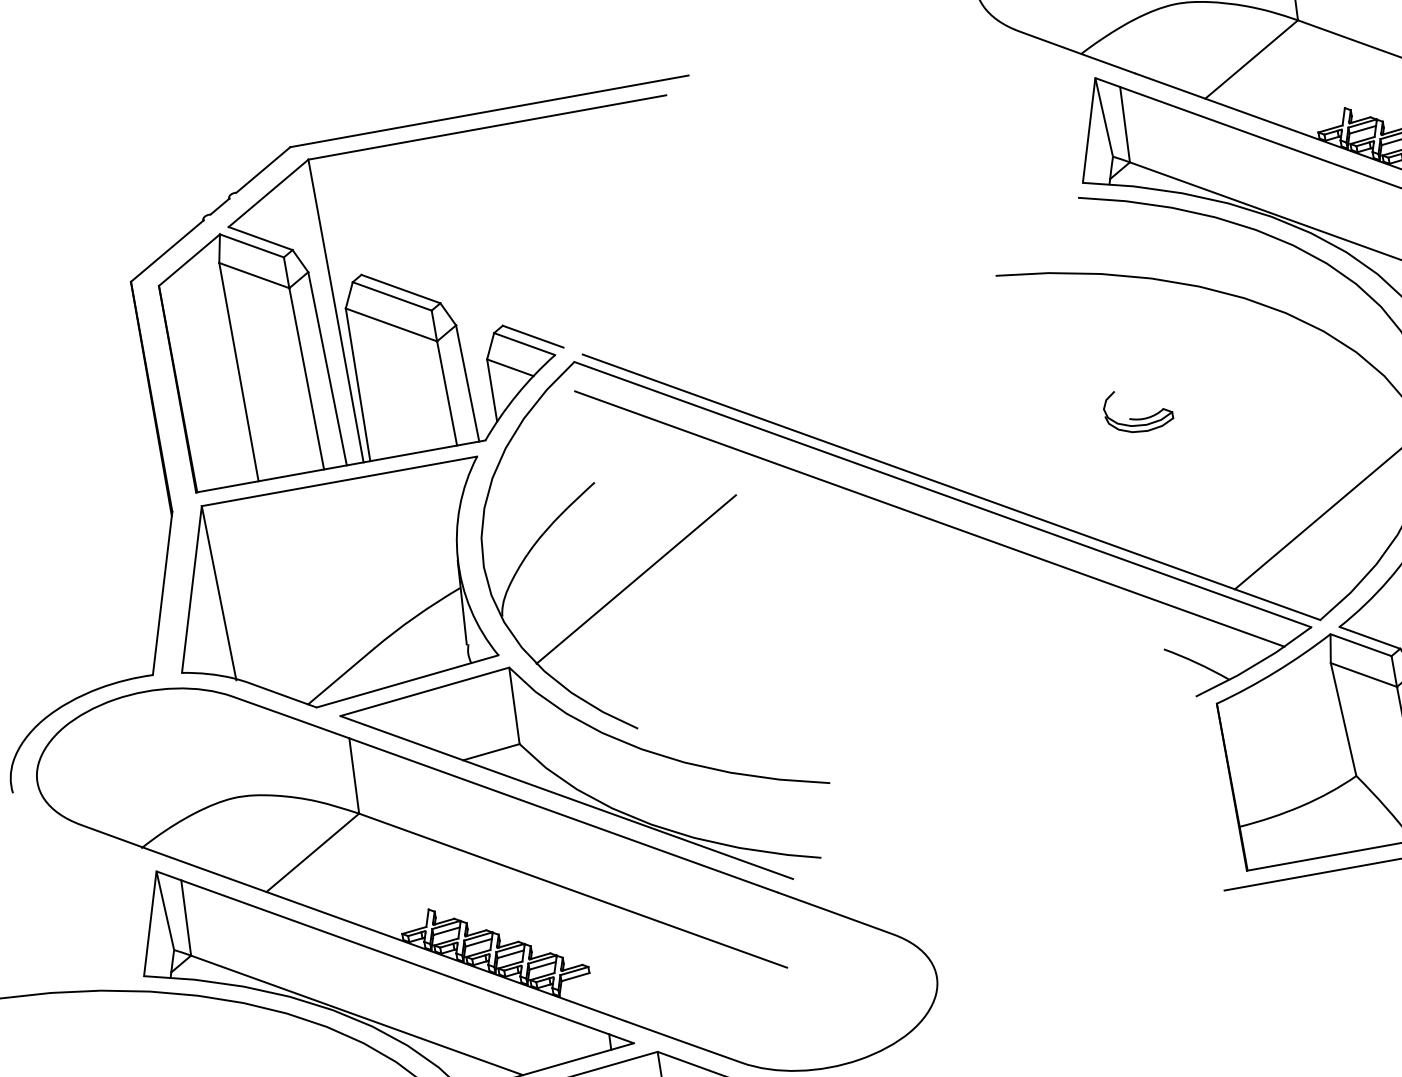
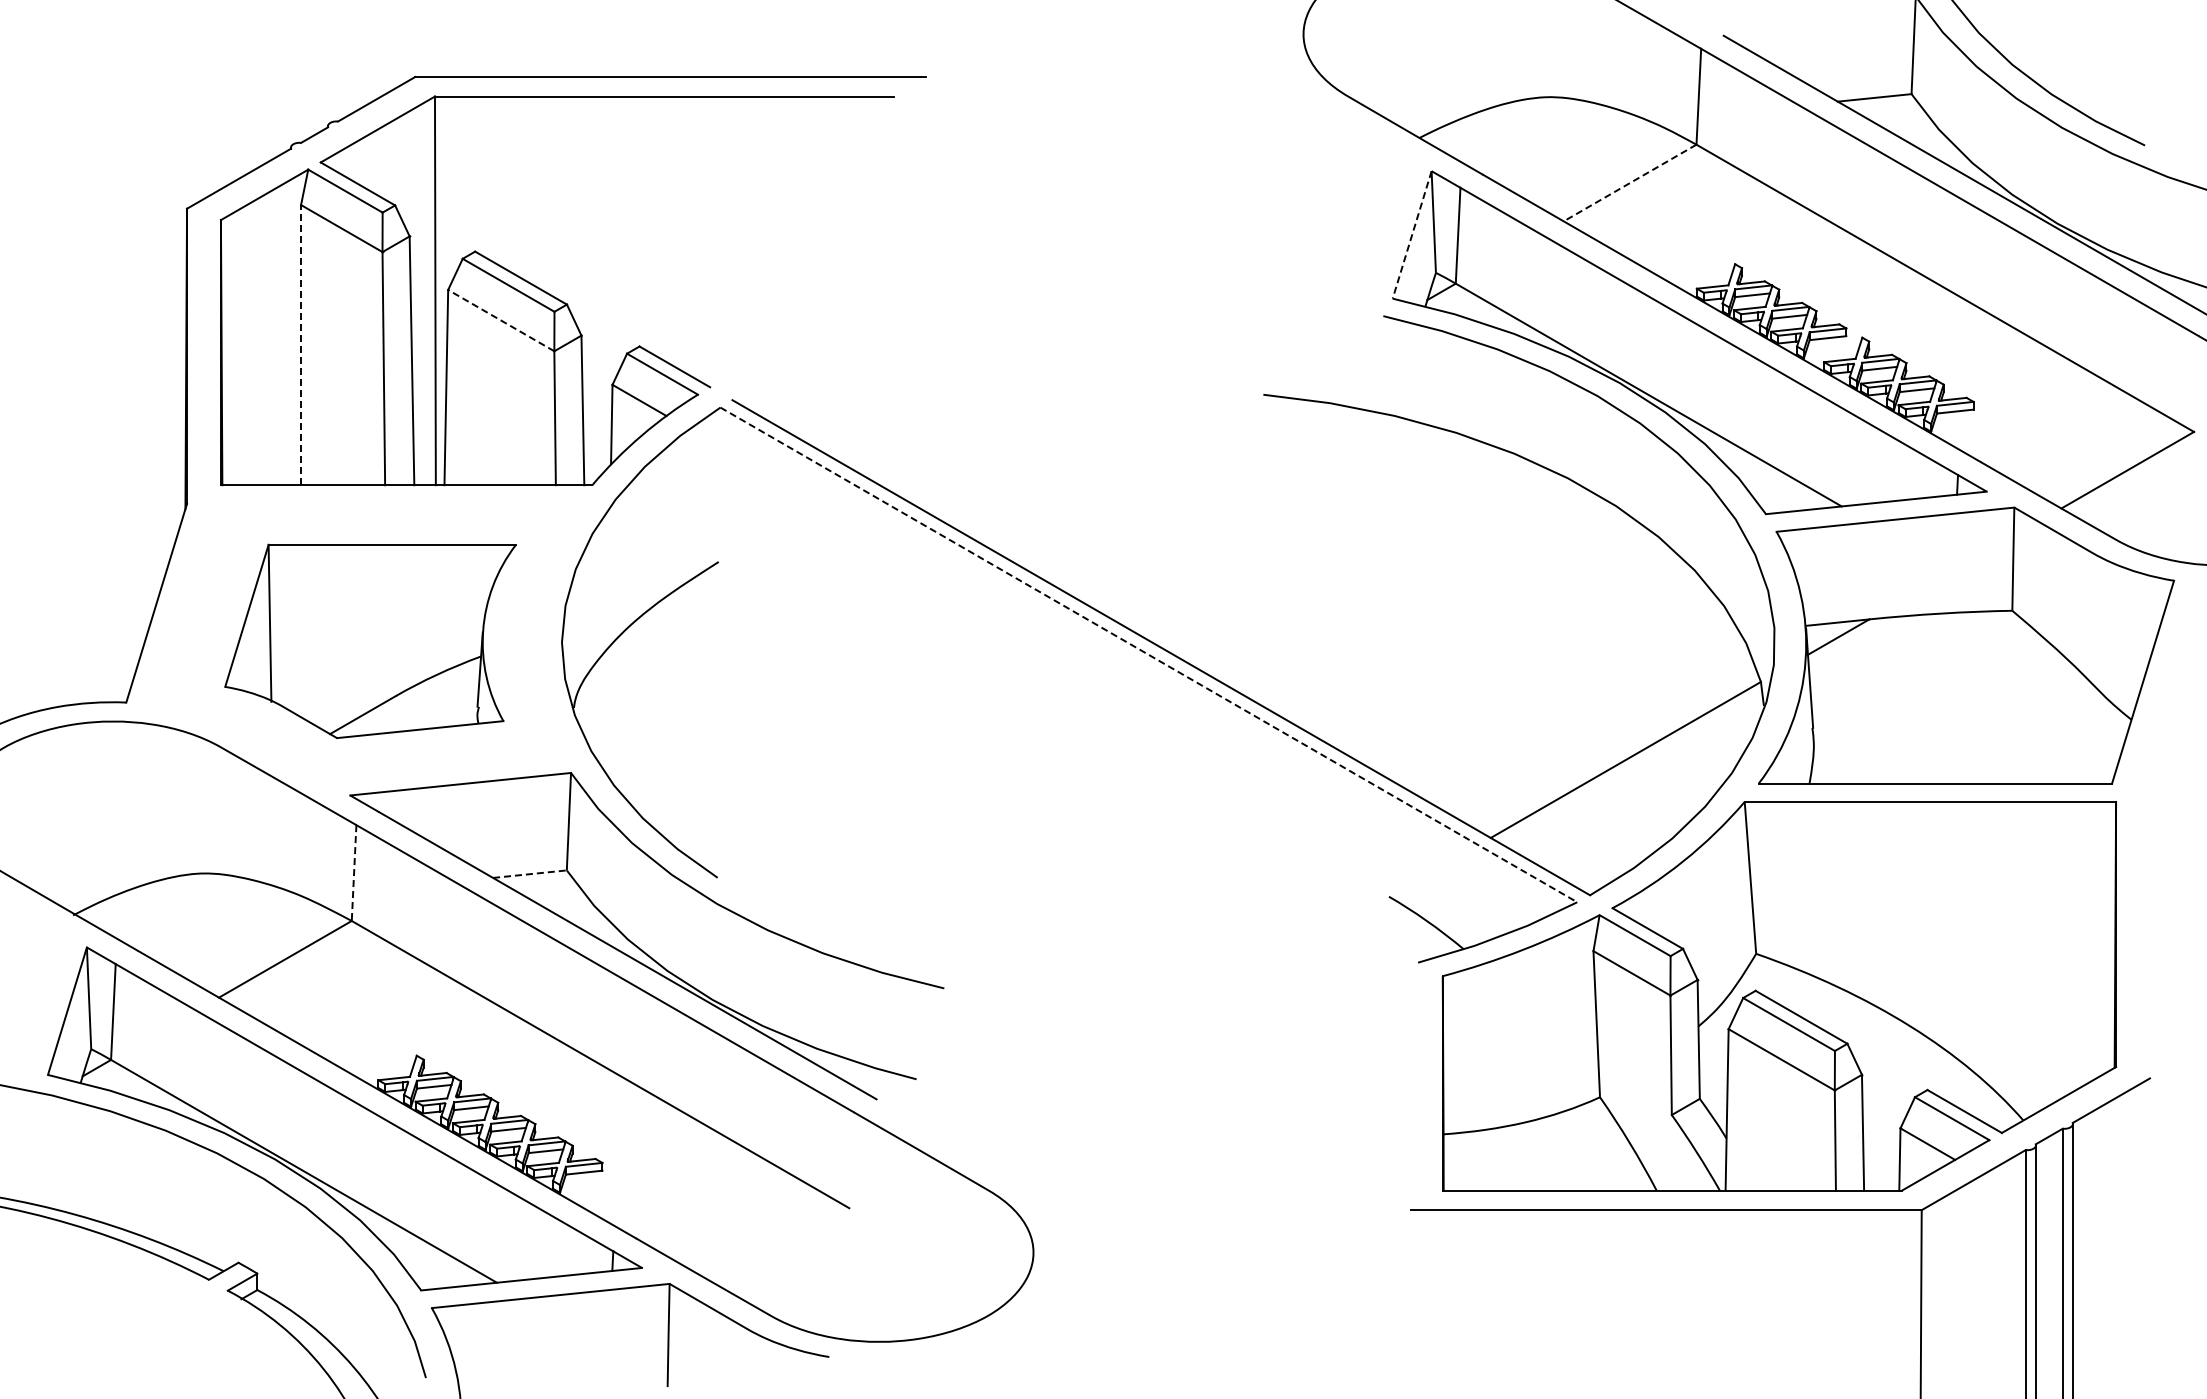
line: (1252, 59) -> (1630, 183), solid -> dashed
line: (1089, 130) -> (1412, 234), solid -> dashed
line: (390, 324) -> (500, 320), solid -> dashed
line: (239, 371) -> (301, 344), solid -> dashed
part: (1139, 418) -> (1410, 604), removed
line: (942, 494) -> (1148, 654), solid -> dashed
line: (929, 519) -> (1126, 682), removed
line: (636, 579) -> (748, 691), removed
part: (334, 593) -> (370, 641), size x0.7
line: (491, 752) -> (530, 874), solid -> dashed
line: (354, 776) -> (354, 873), solid -> dashed

